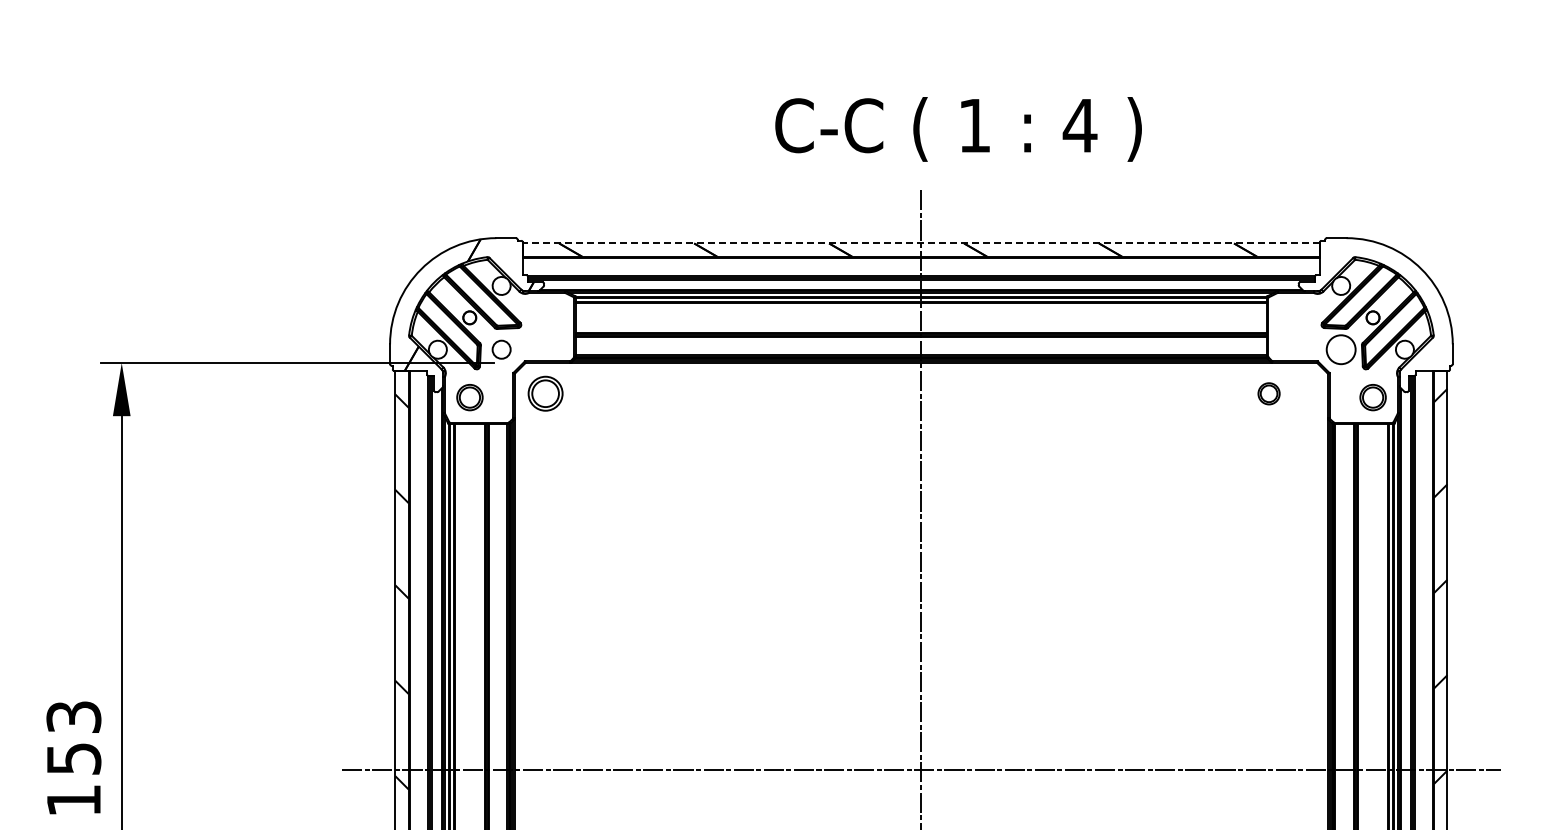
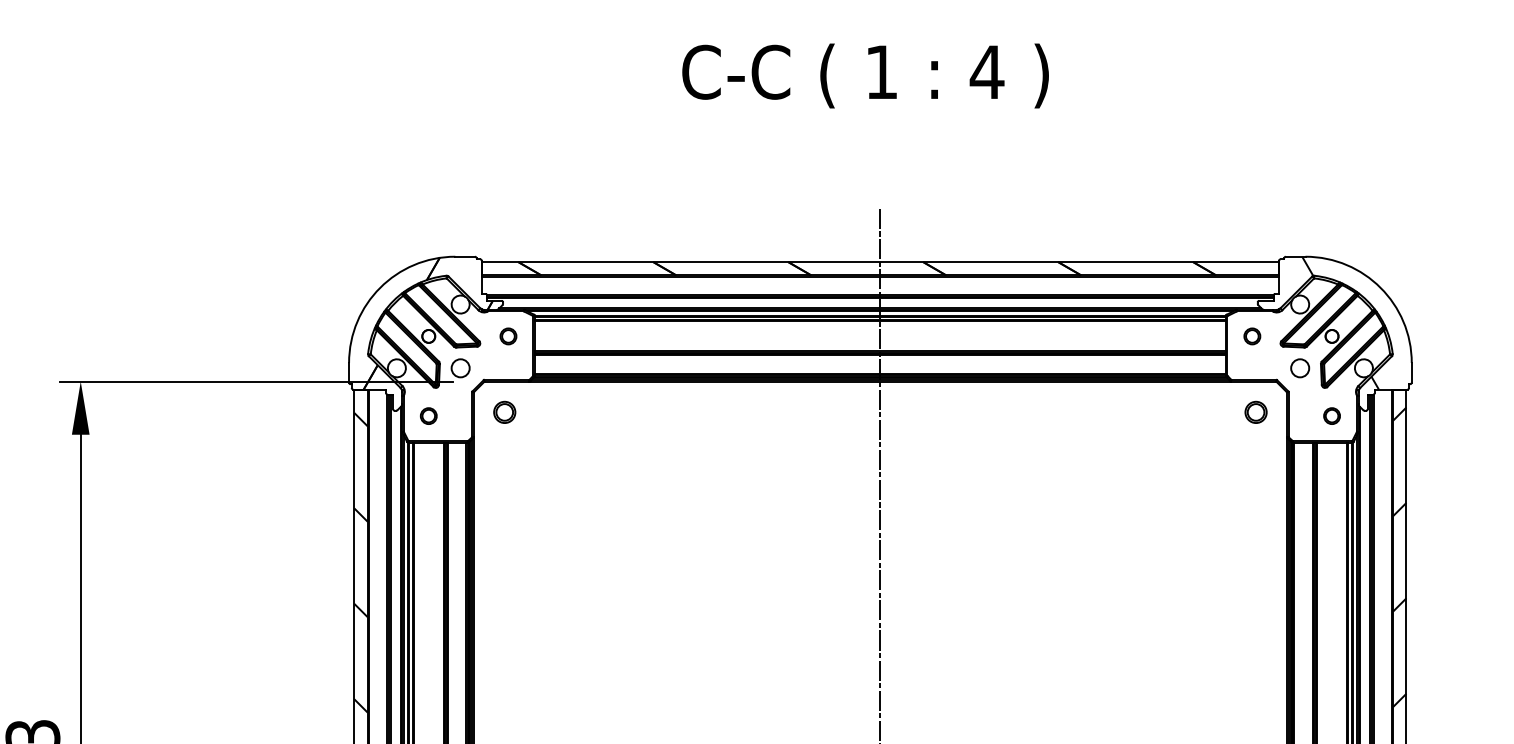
text: (958, 129) -> (865, 76), moved
line: (921, 243) -> (880, 262), dashed -> solid
hatch: (1381, 304) -> (1340, 323), added
part: (549, 317) -> (508, 336), added
part: (1293, 317) -> (1252, 336), added
circle: (1341, 349) -> (1300, 368), size x0.62
part: (545, 393) -> (504, 412), size x0.62
part: (1268, 393) -> (1255, 412), moved
part: (469, 397) -> (428, 416), size x0.62
part: (1372, 397) -> (1331, 416), size x0.62

